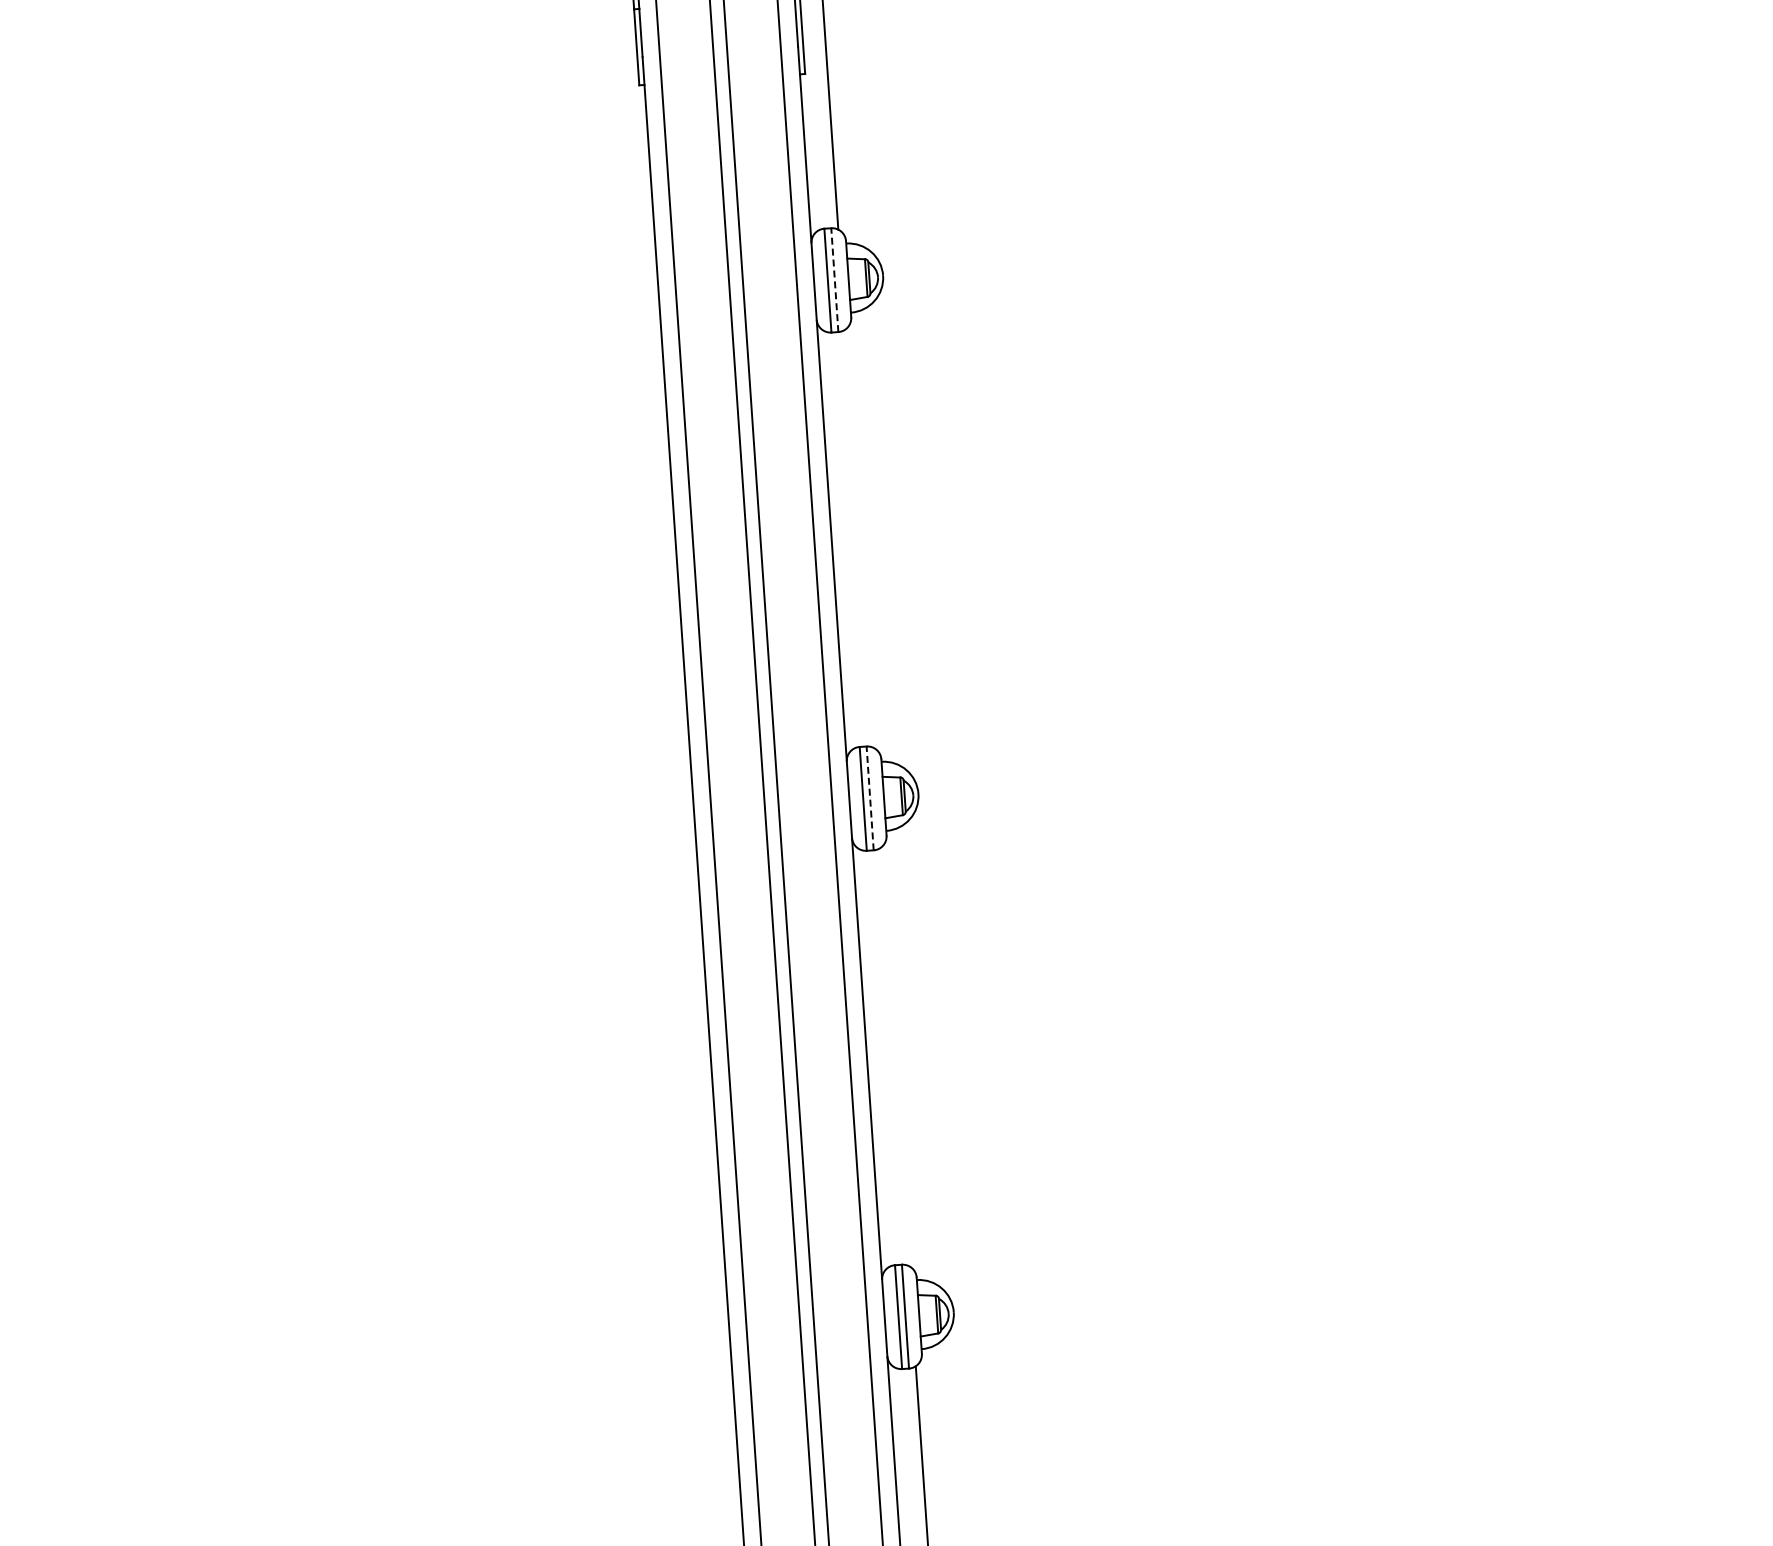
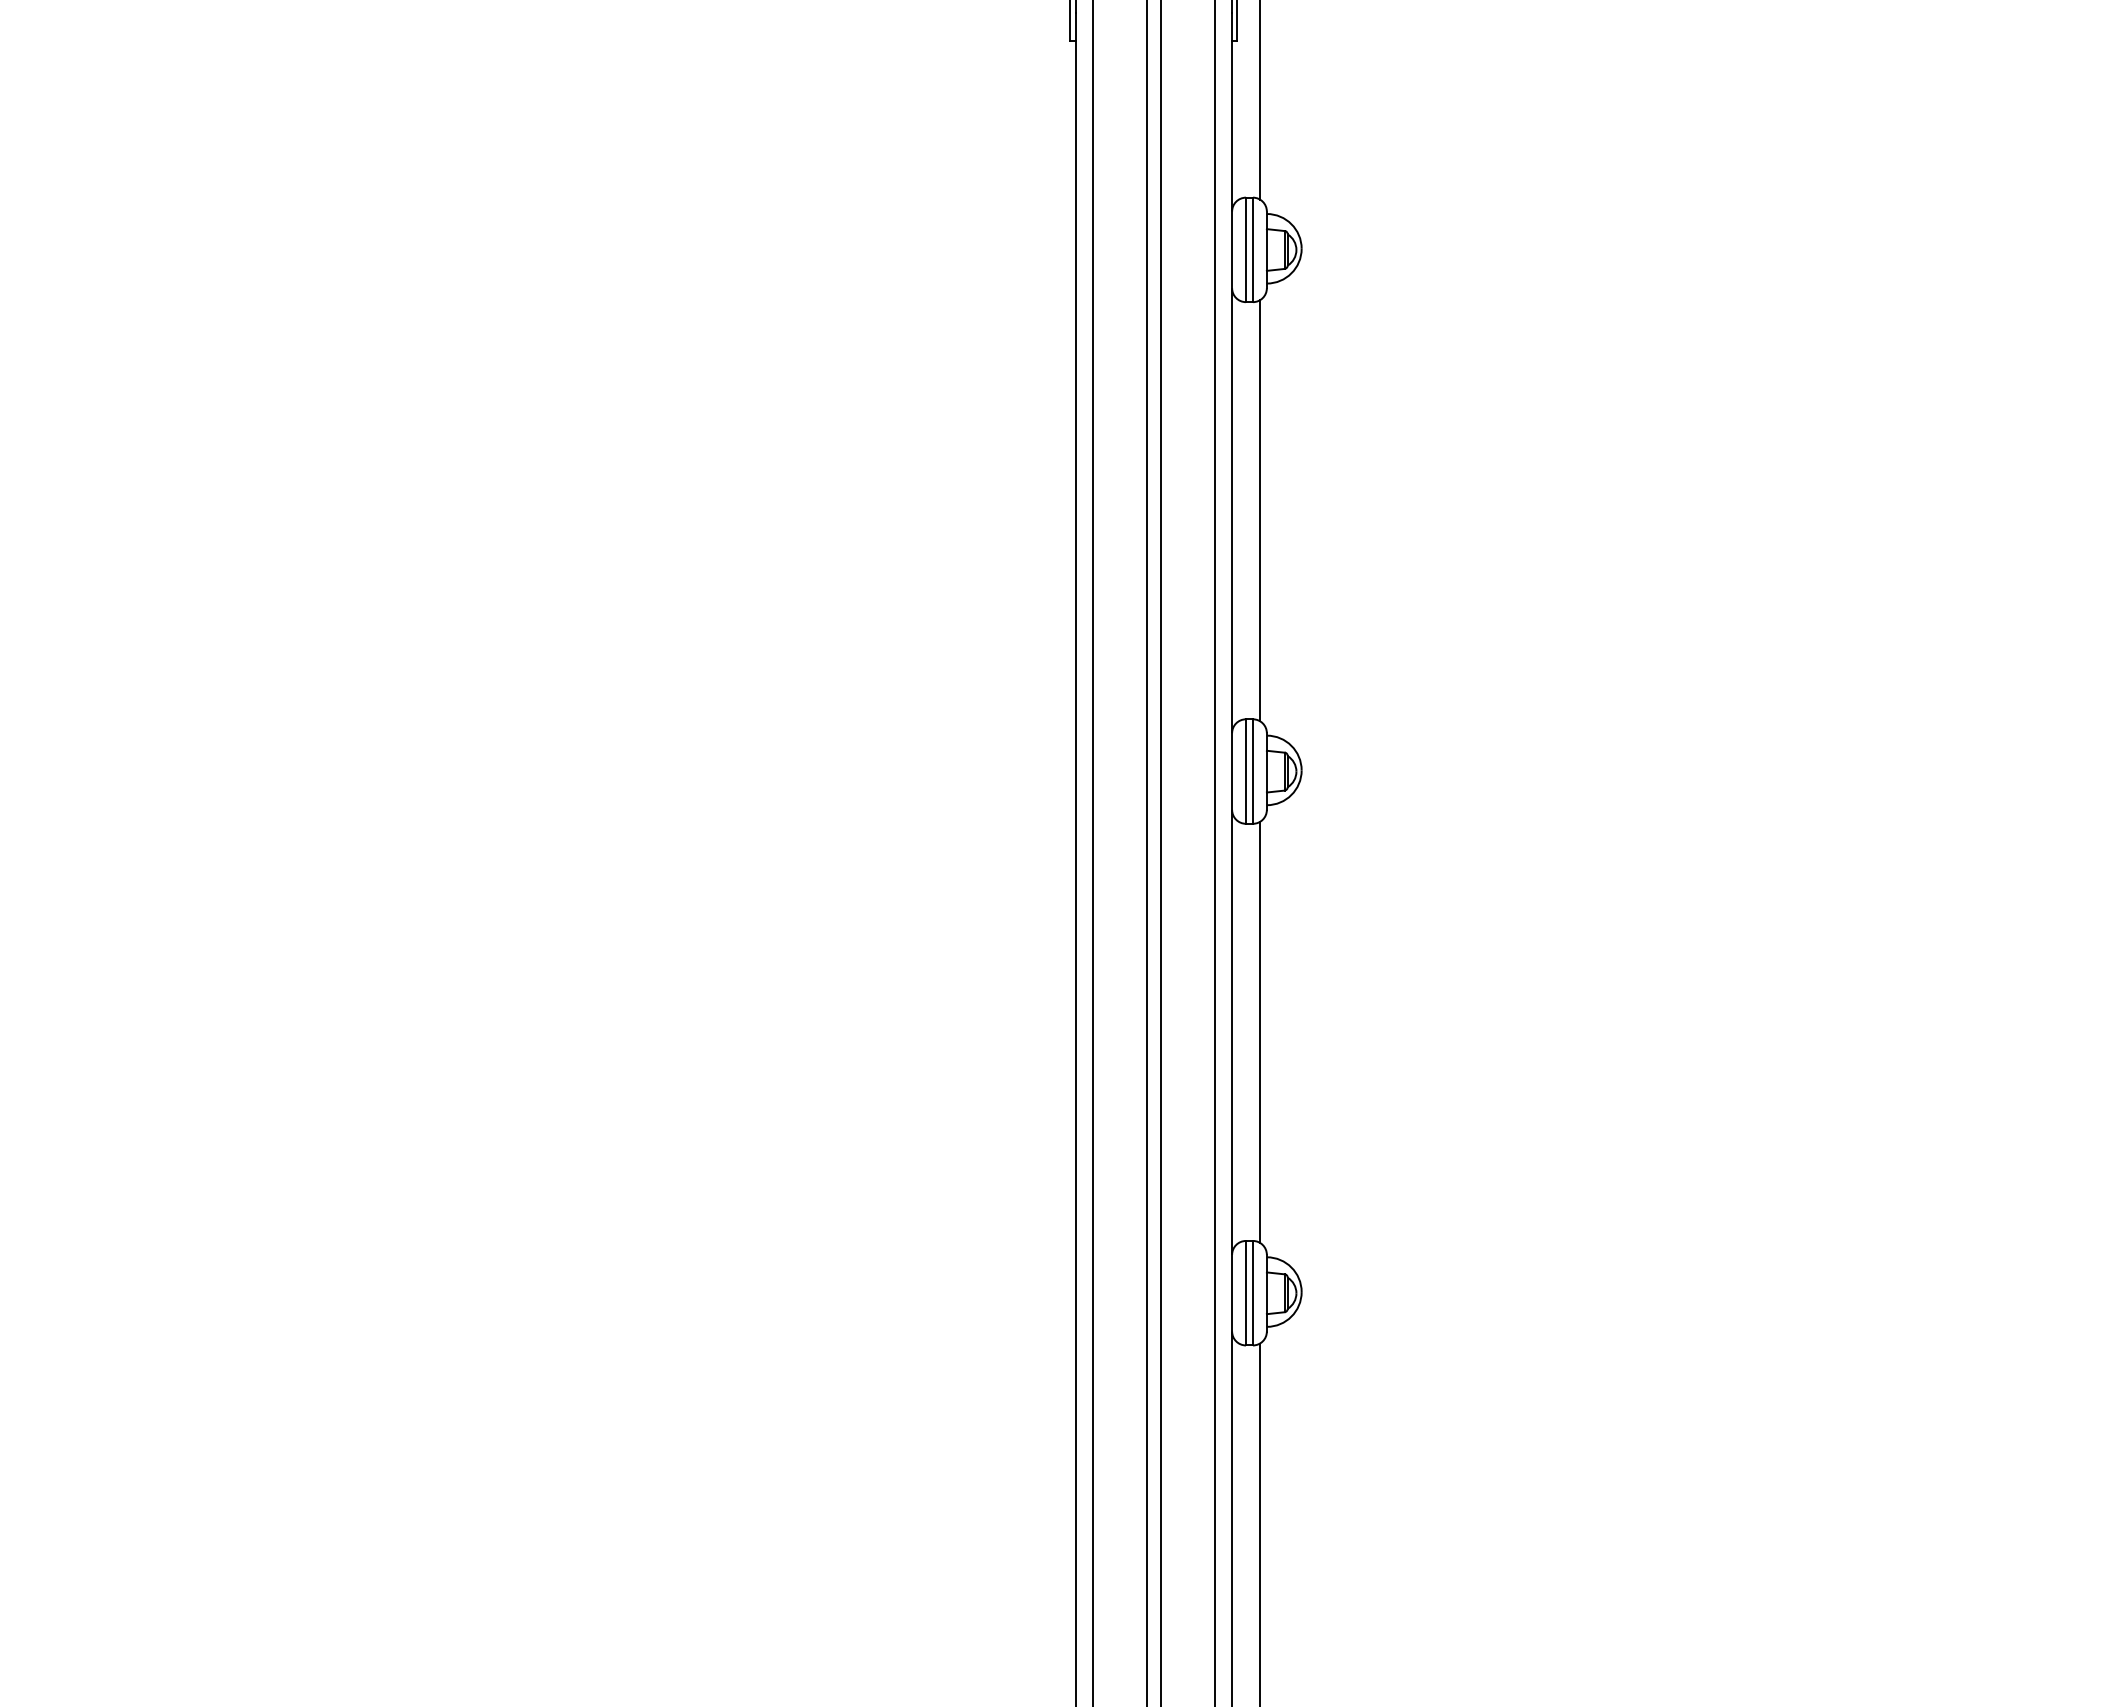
line: (834, 279) -> (1252, 249), dashed -> solid
line: (858, 538) -> (1259, 510), added
line: (869, 798) -> (1252, 771), dashed -> solid
line: (894, 1057) -> (1259, 1032), added

